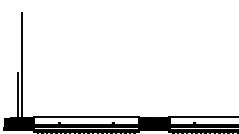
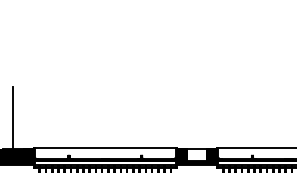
line: (22, 64) -> (18, 76), removed
fill: (153, 121) -> (196, 153), removed

